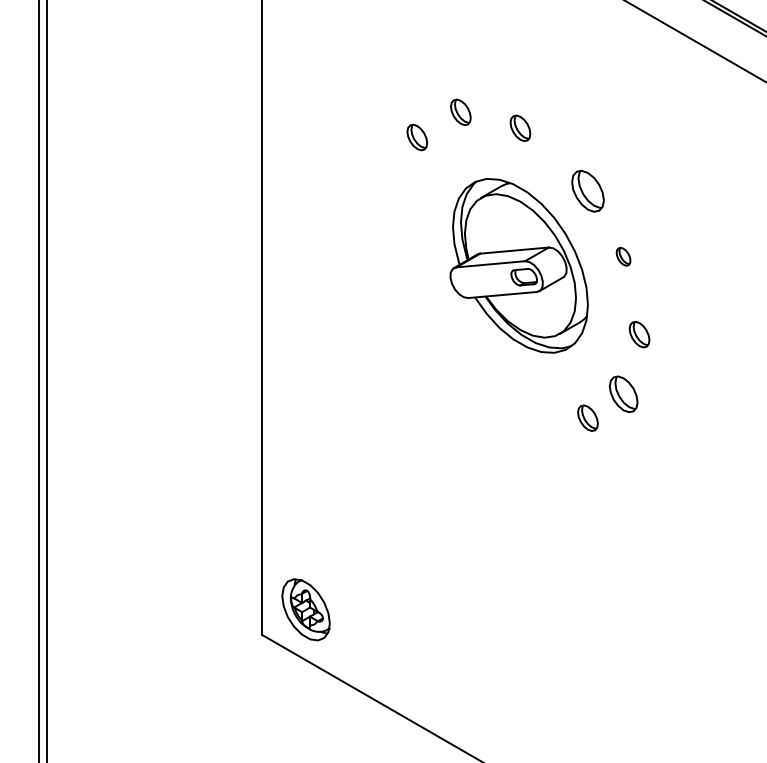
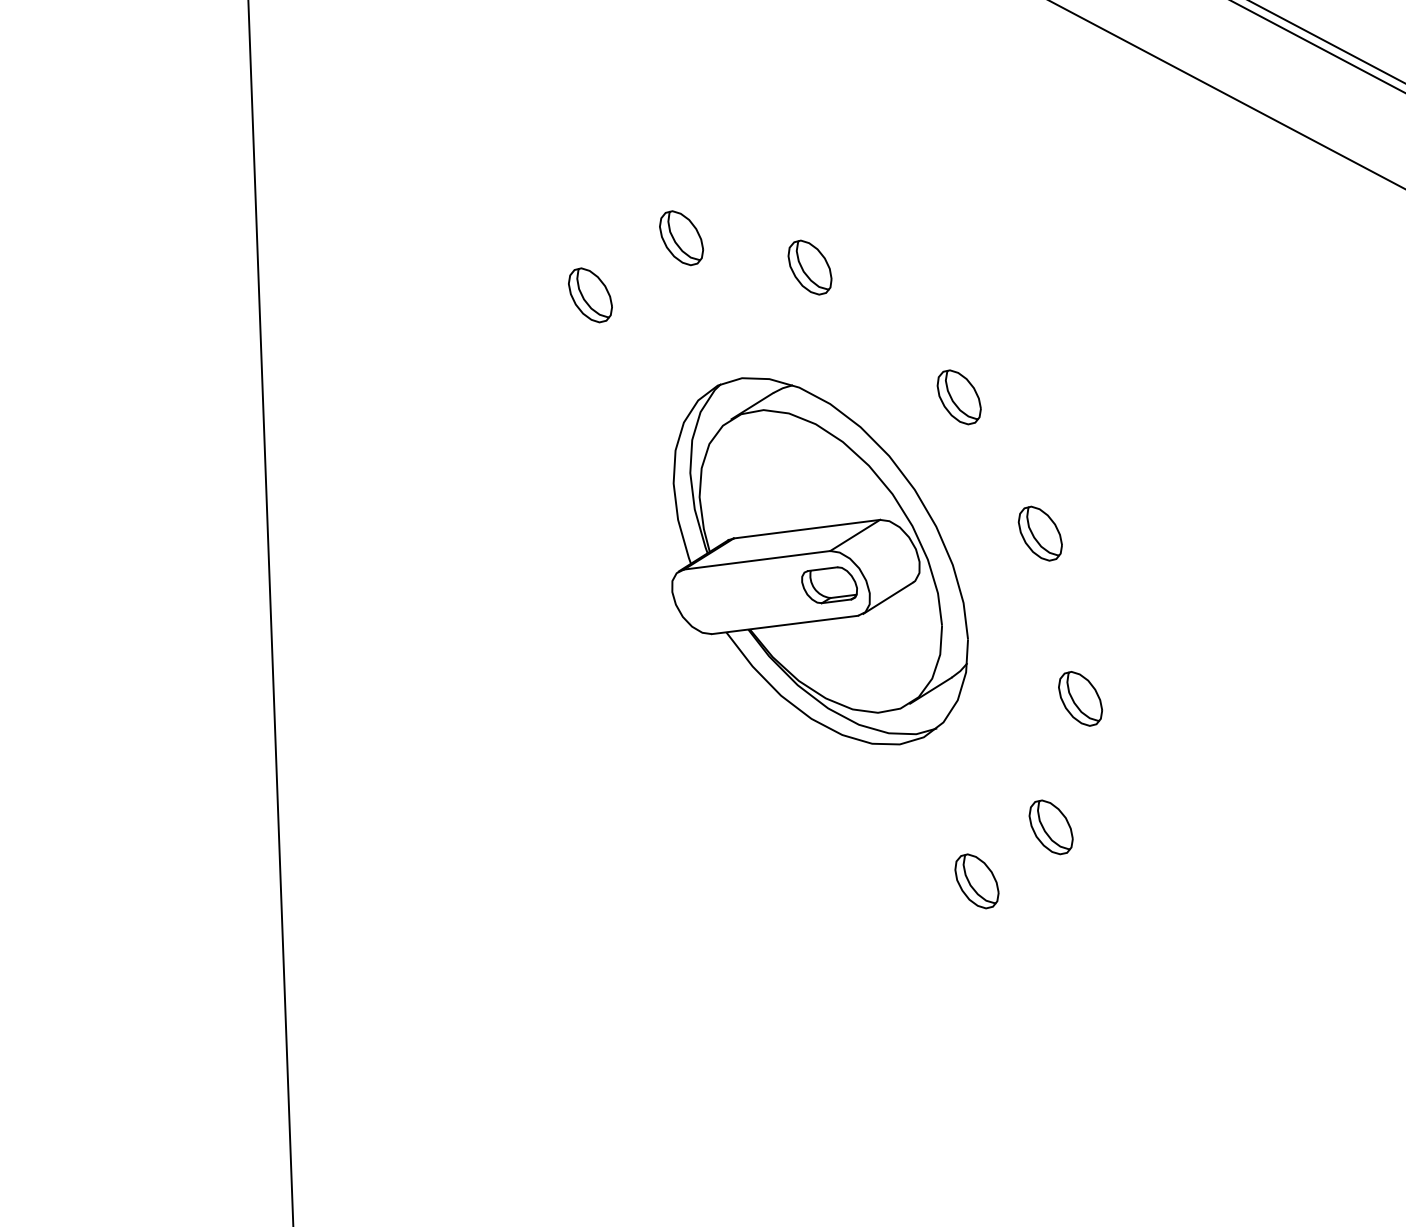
part: (587, 191) -> (958, 397), size x0.62
part: (623, 256) -> (1040, 533), size x1.43
part: (623, 393) -> (1050, 825), size x0.71

